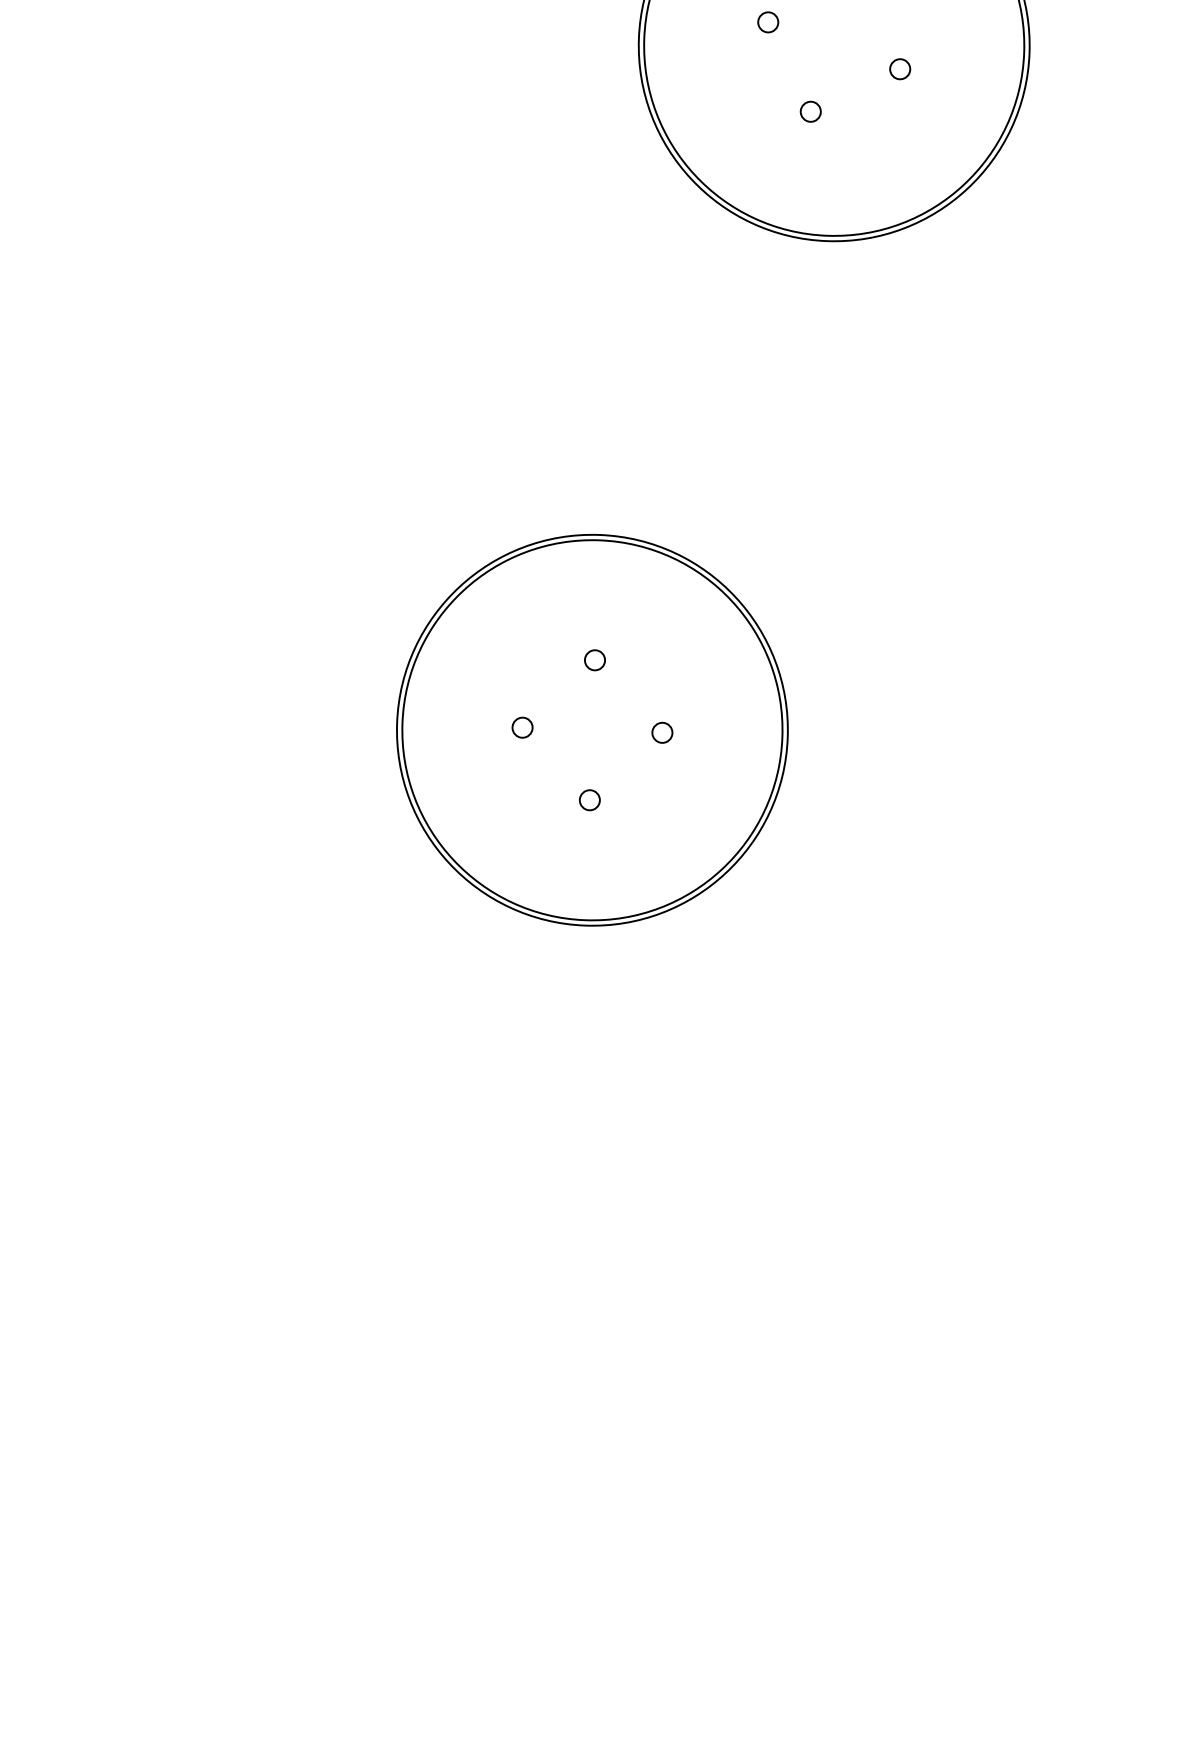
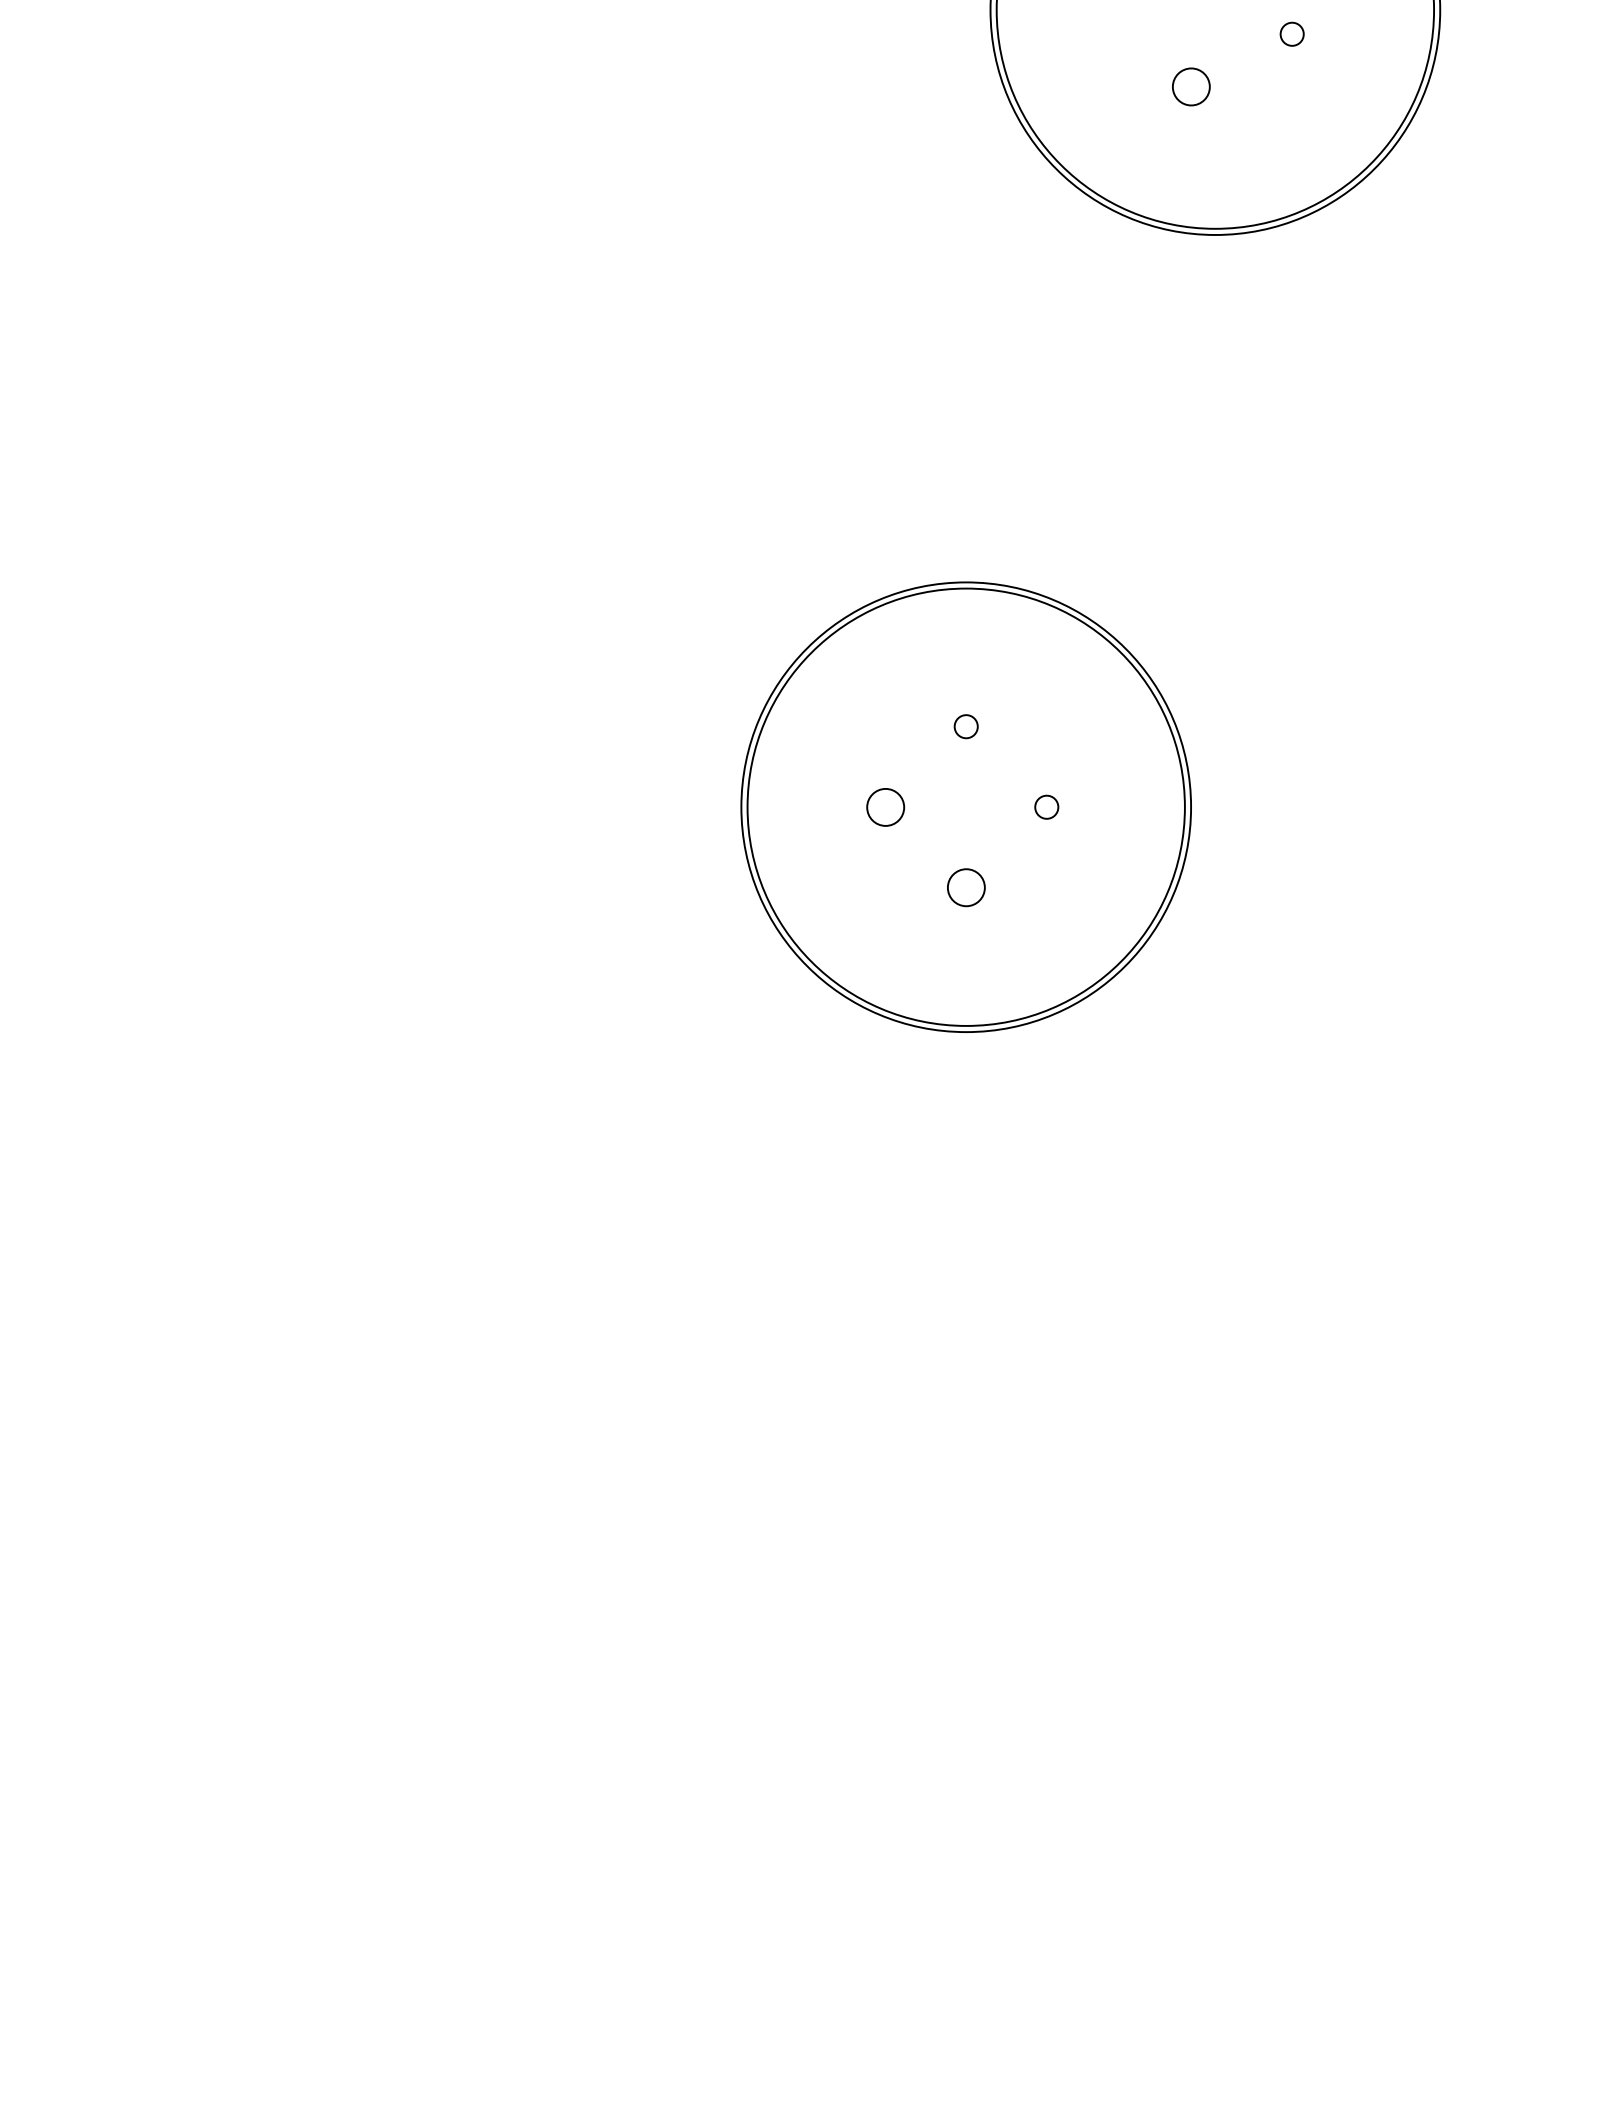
circle: (810, 111) -> (1190, 86), size x1.6
circle: (522, 727) -> (885, 806), size x1.6
circle: (589, 799) -> (965, 887), size x1.6

